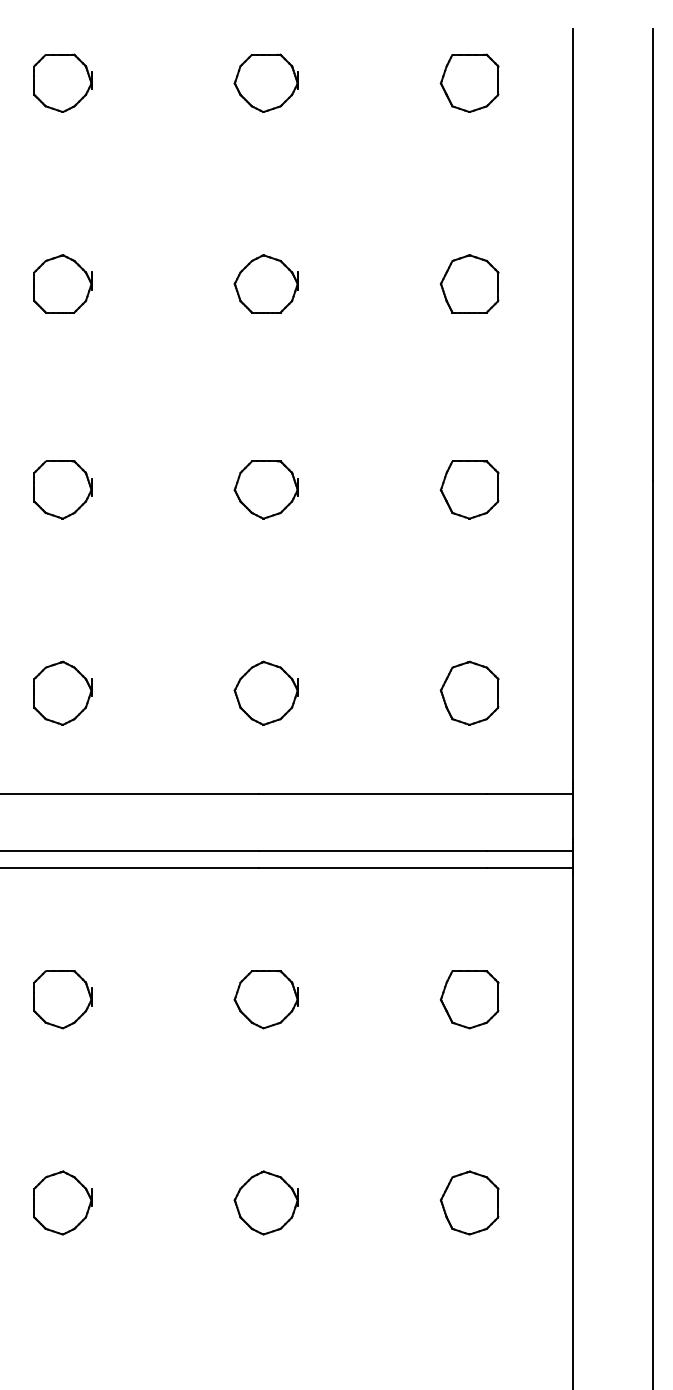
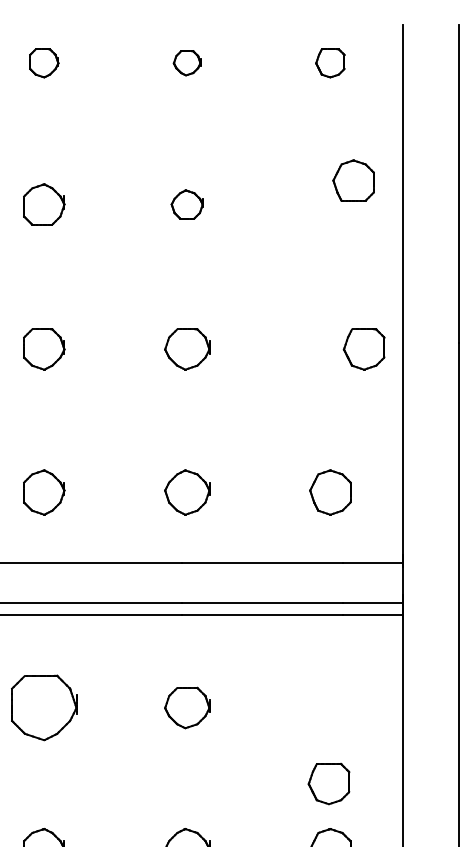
part: (62, 82) -> (43, 62), size x0.7
part: (265, 82) -> (186, 62), size x0.6
part: (469, 82) -> (330, 62), size x0.7
part: (265, 283) -> (186, 204), size x0.7
part: (469, 283) -> (353, 180), moved
part: (469, 489) -> (364, 349), moved
part: (62, 999) -> (43, 707), size x1.6
part: (469, 999) -> (328, 783), moved

